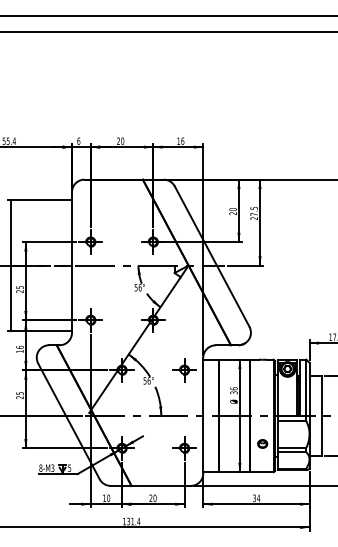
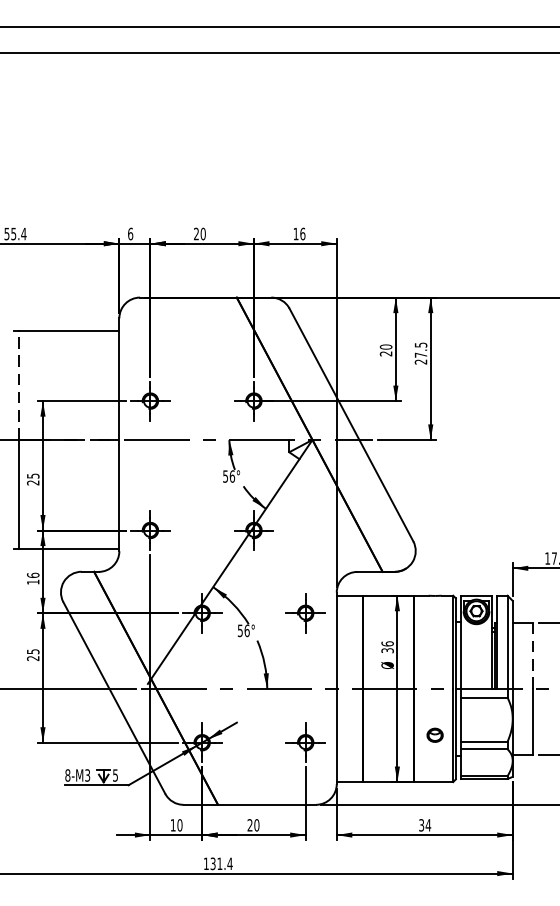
line: (11, 232) -> (19, 385), solid -> dashed
line: (322, 396) -> (534, 656), solid -> dashed

